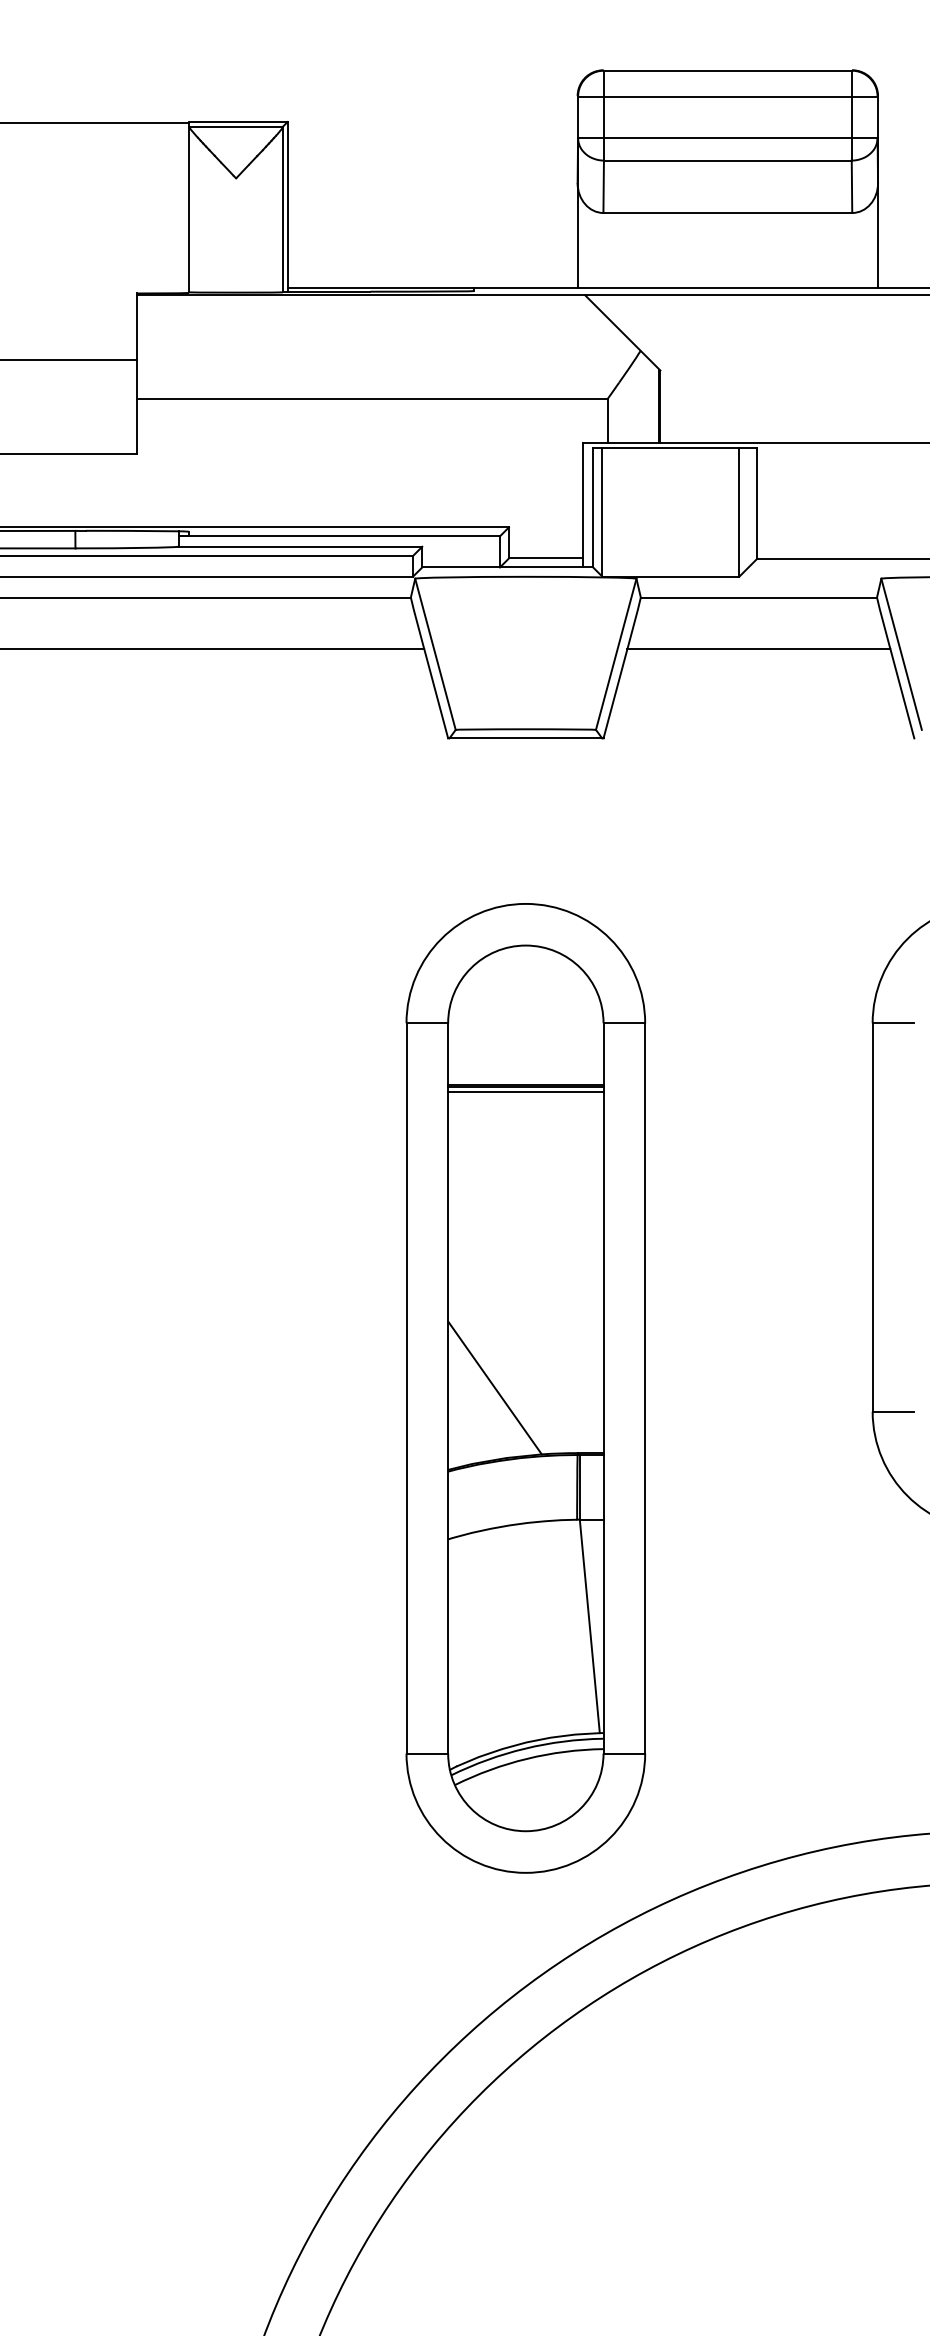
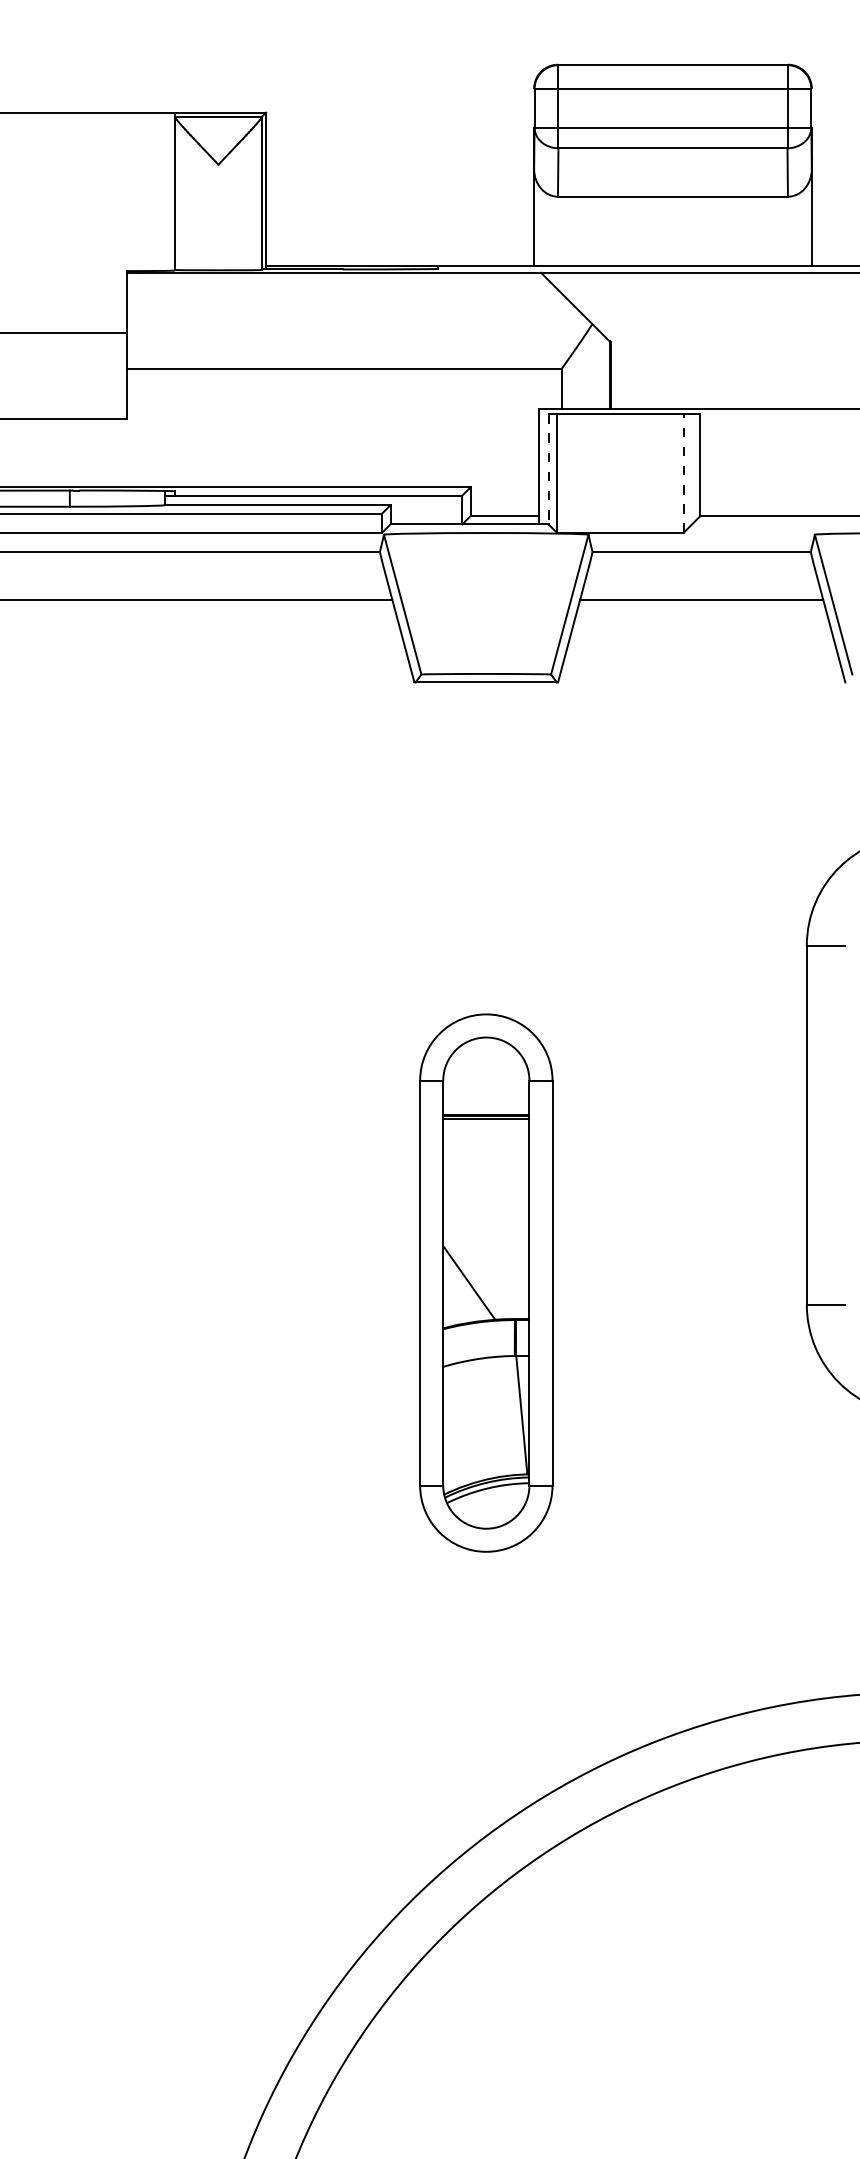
line: (593, 508) -> (548, 469), solid -> dashed
line: (739, 512) -> (683, 473), solid -> dashed
part: (526, 1387) -> (486, 1282), size x0.6

